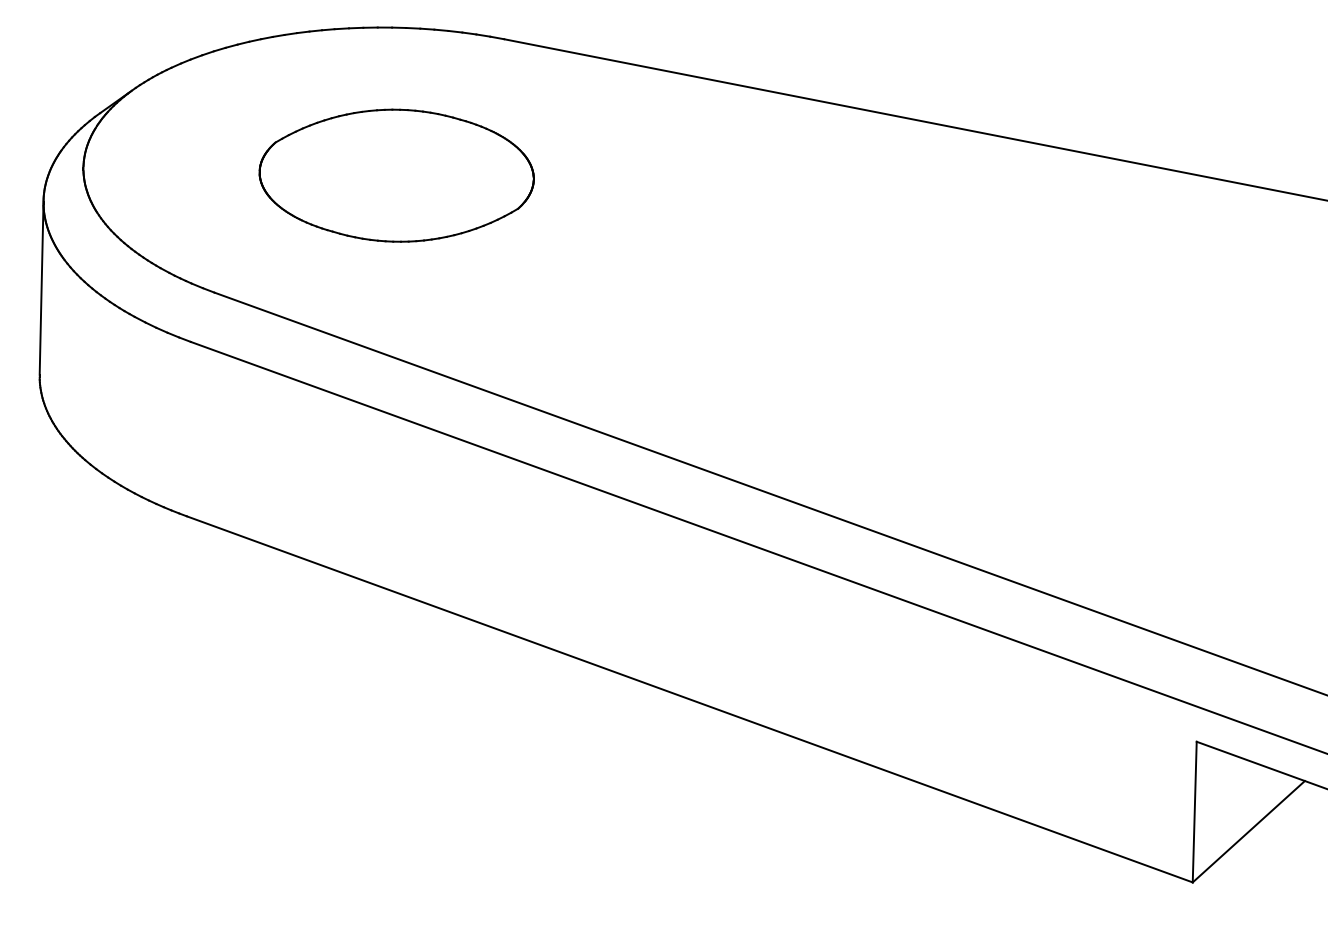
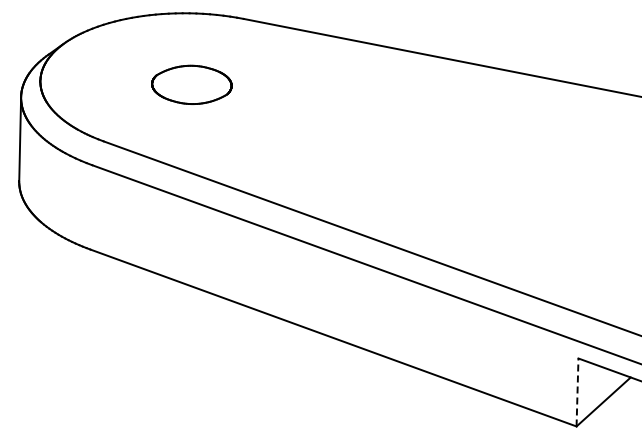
part: (396, 174) -> (191, 84), size x0.6
line: (1194, 810) -> (577, 391), solid -> dashed

